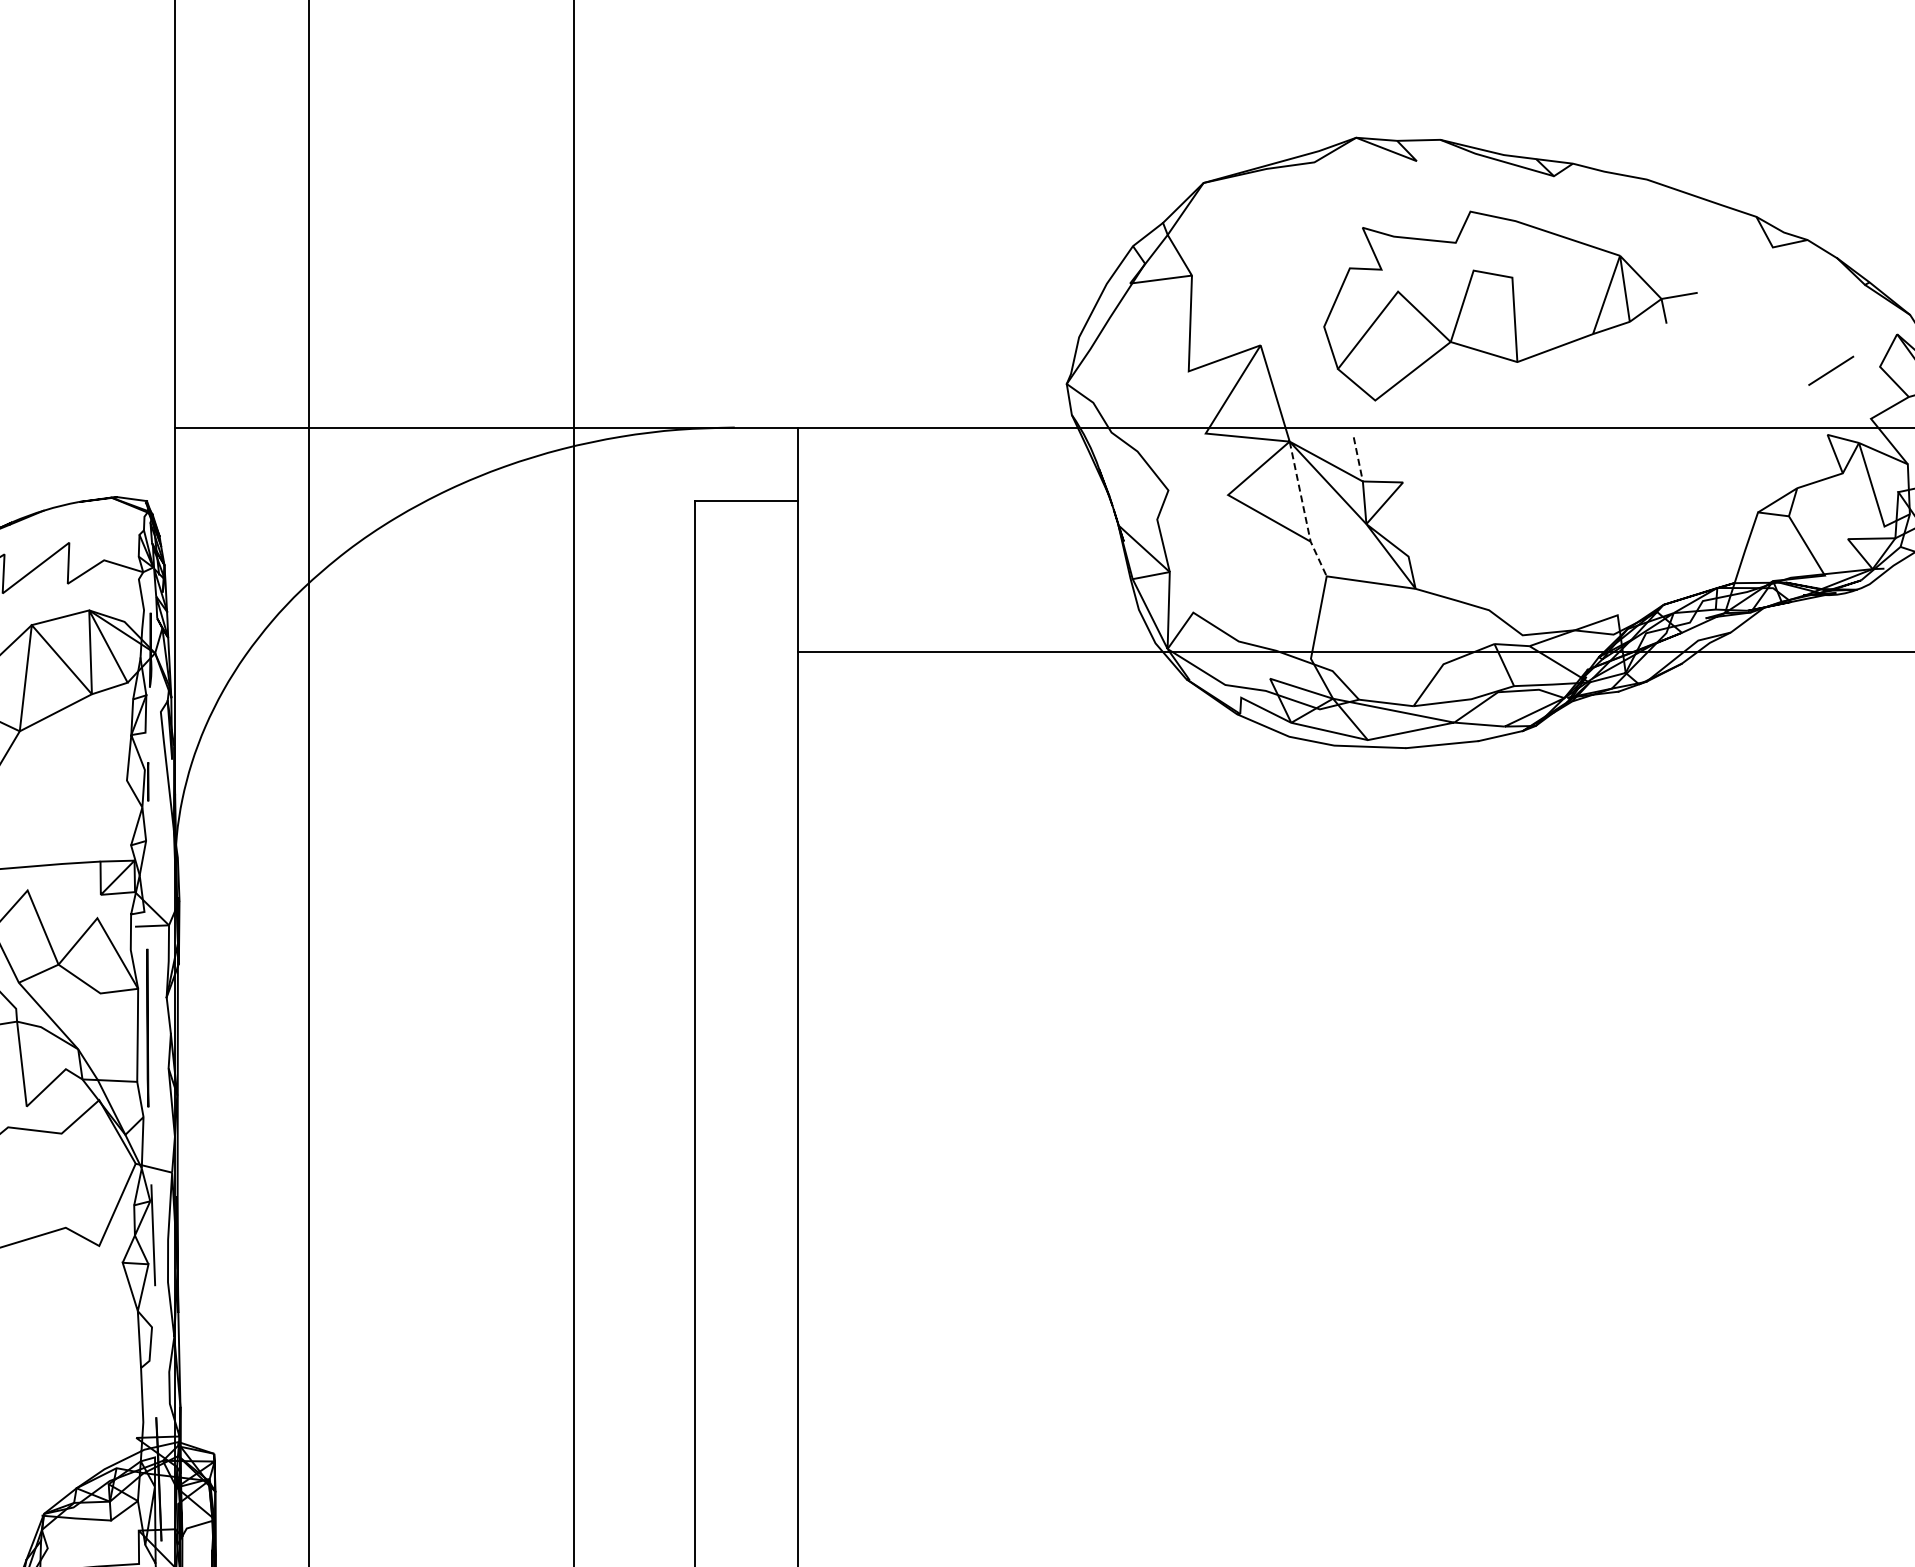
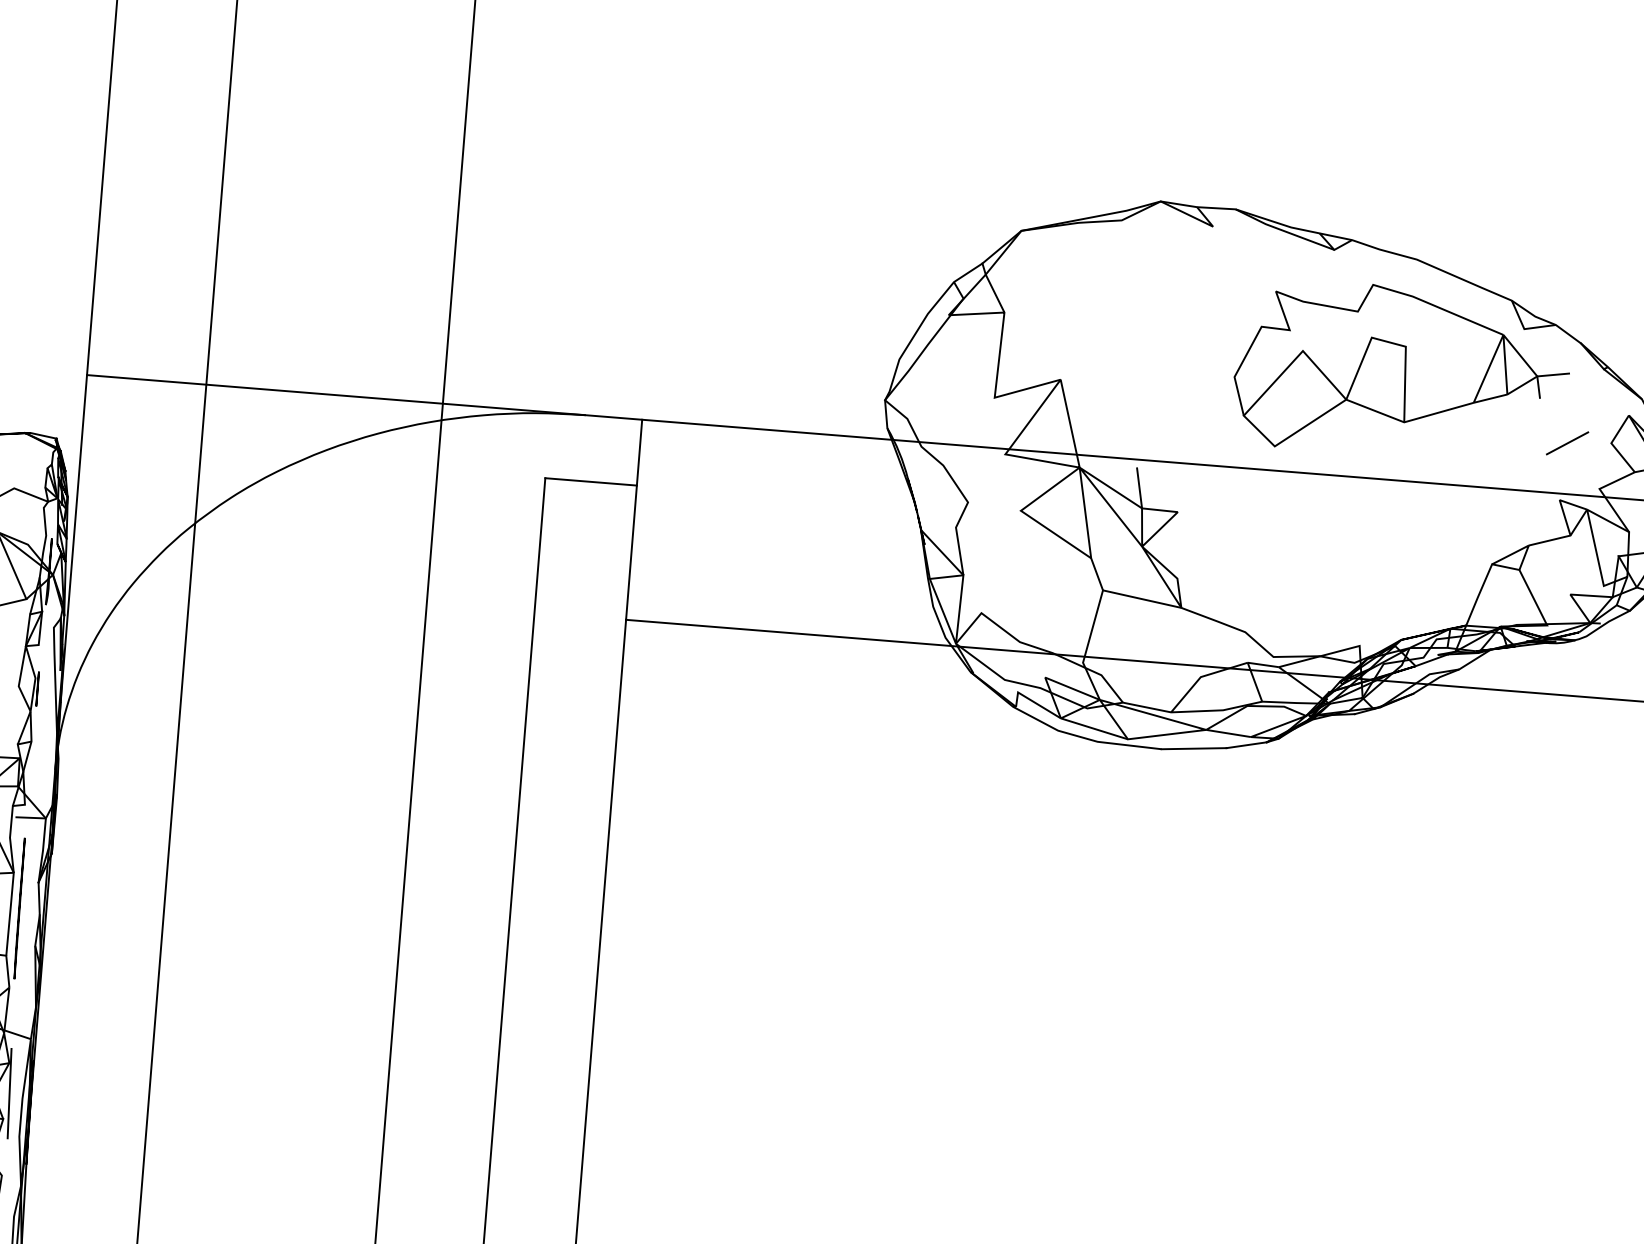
part: (1510, 305) -> (1402, 371), moved
line: (1358, 459) -> (1139, 488), dashed -> solid
line: (1304, 511) -> (1087, 530), dashed -> solid

